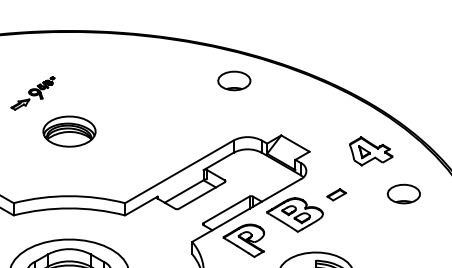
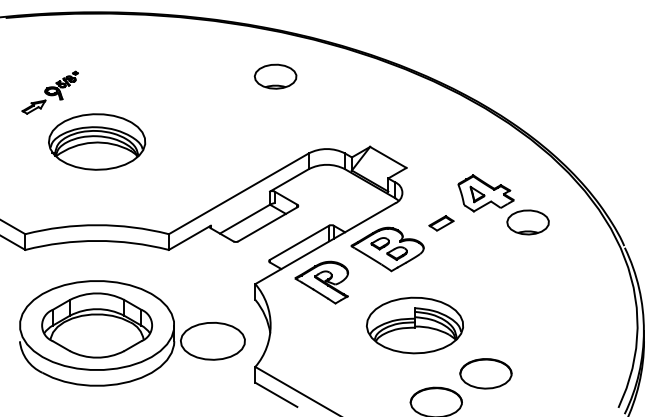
part: (234, 80) -> (275, 76), moved
part: (69, 131) -> (97, 141), size x1.43
part: (370, 151) -> (485, 193), moved

